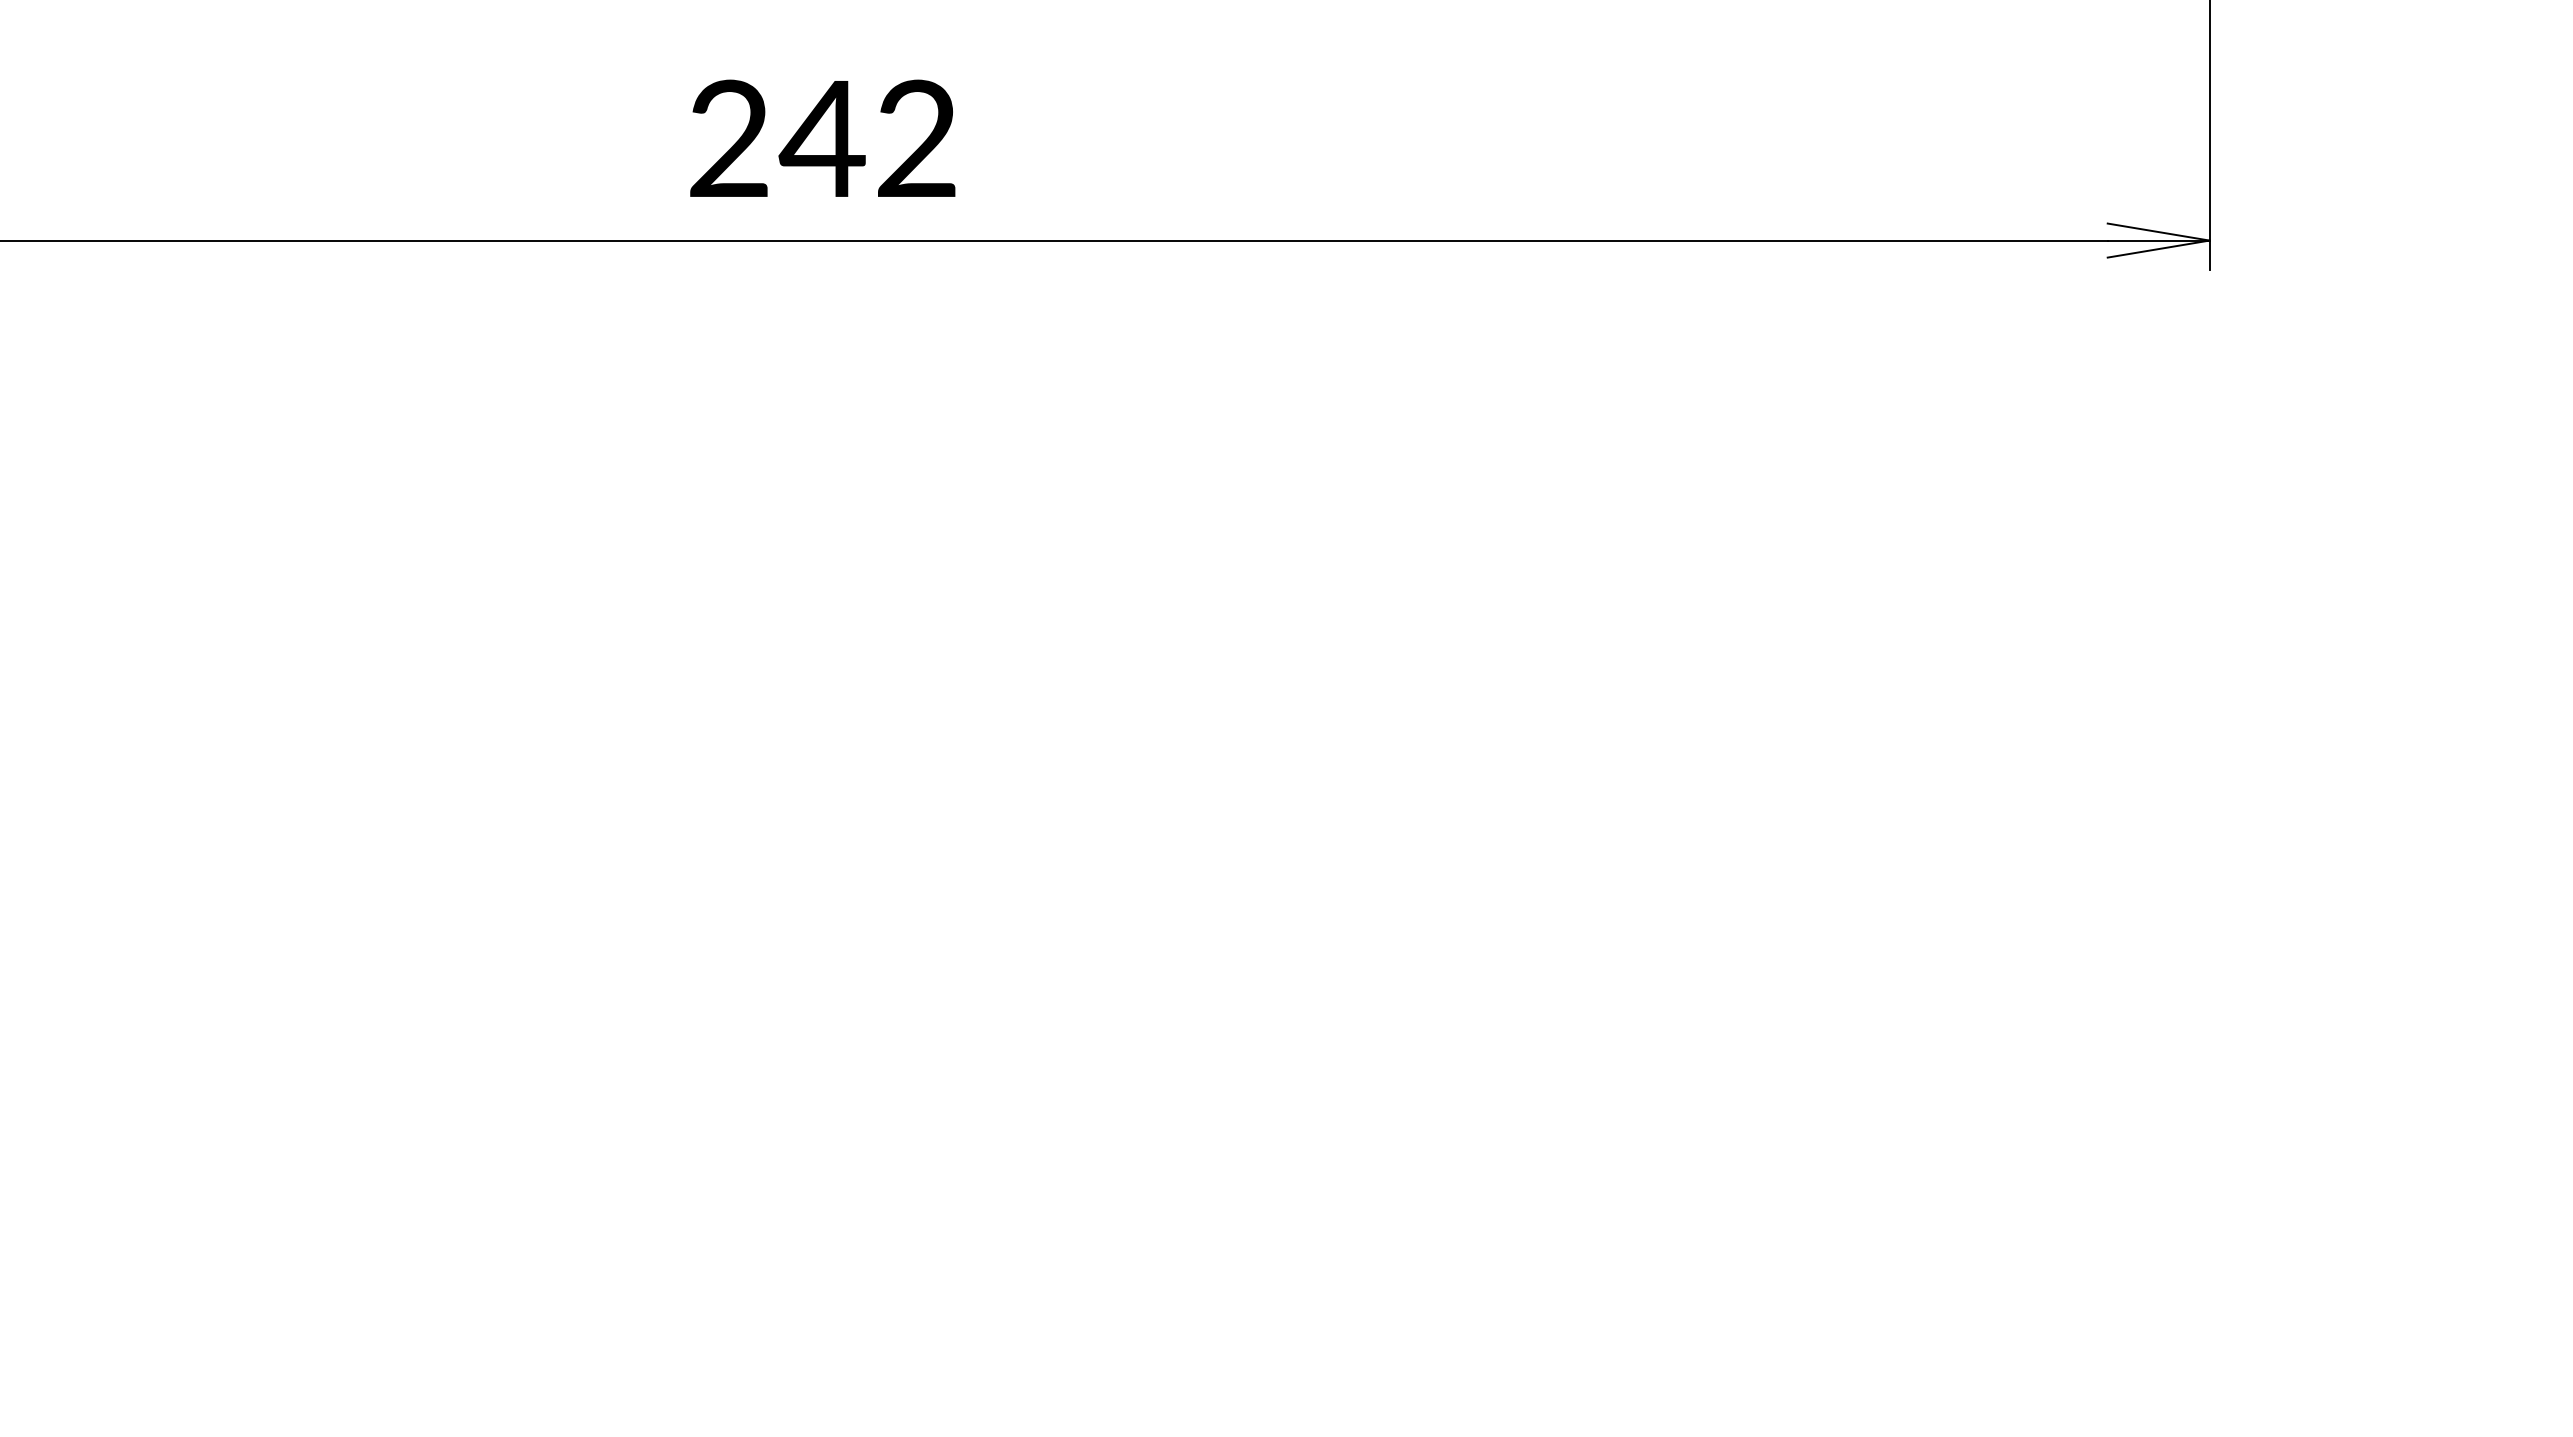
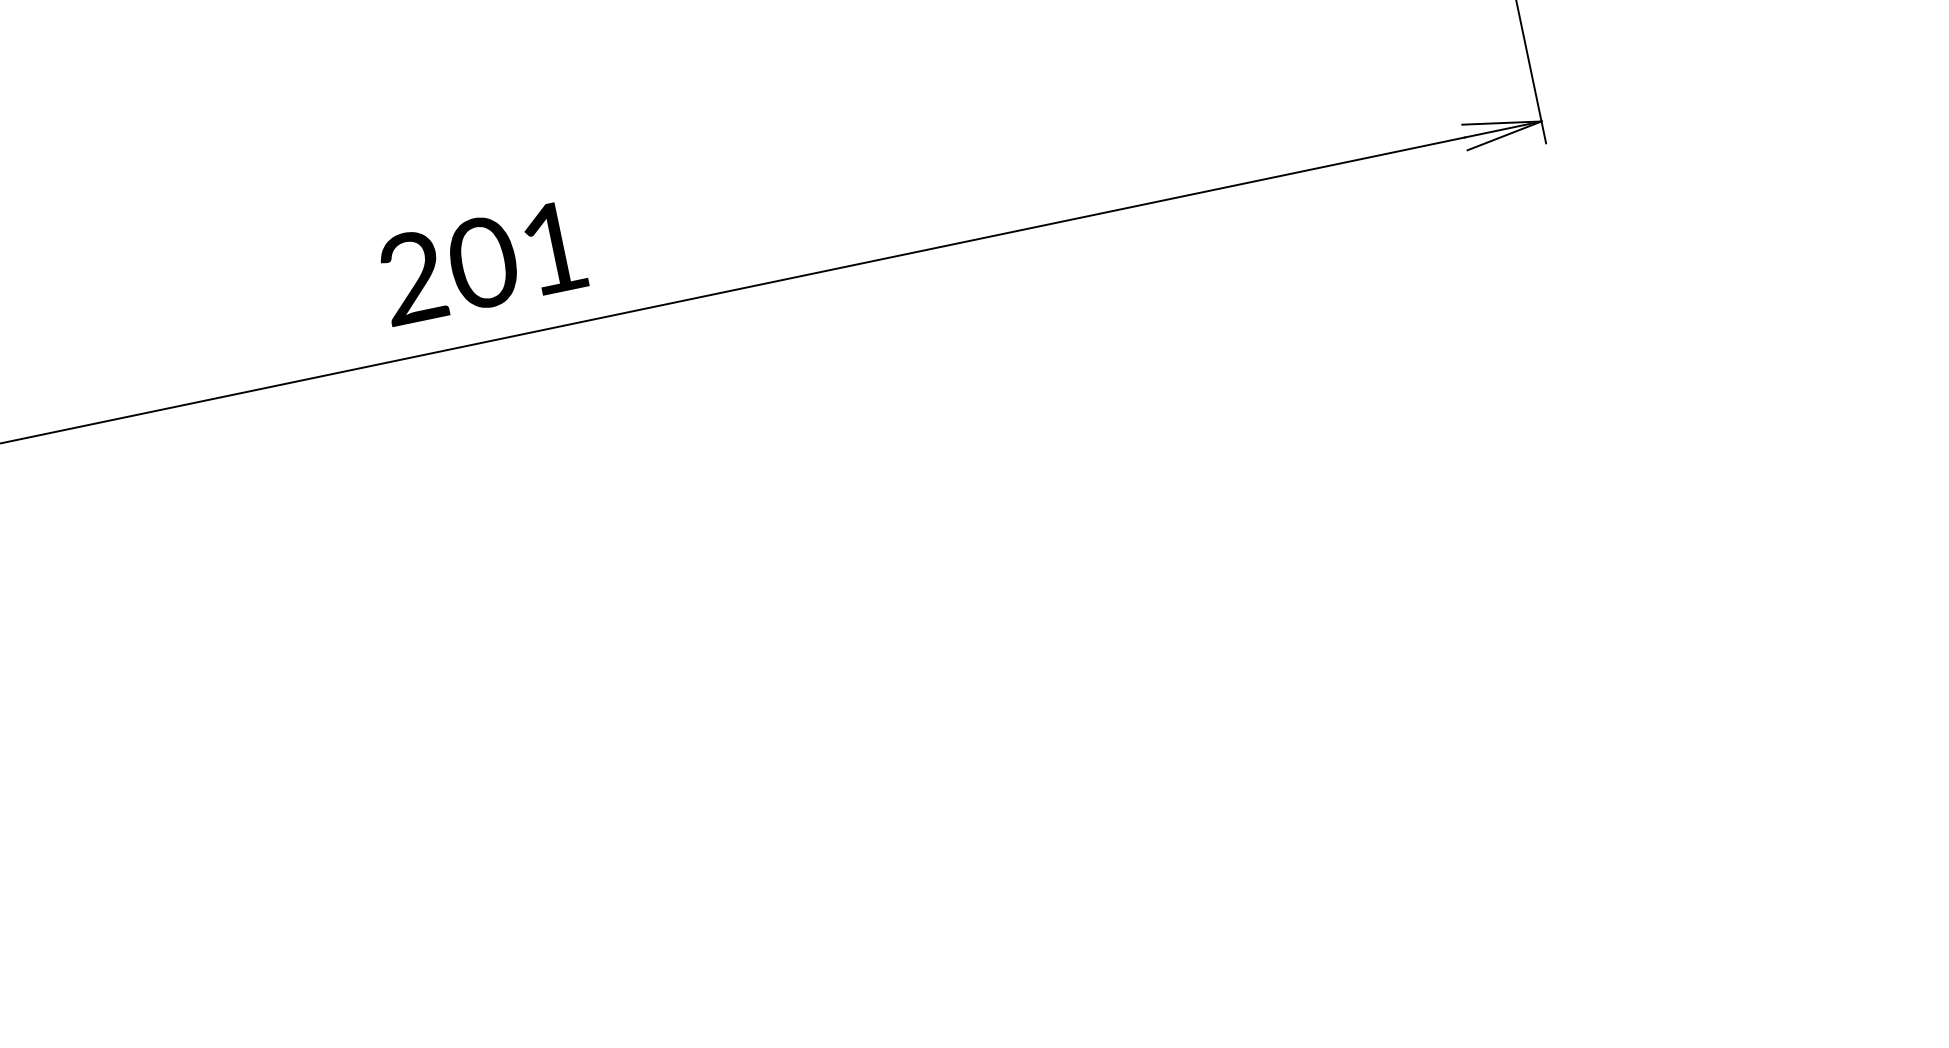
text: (866, 138) -> (515, 255), 242 -> 201

